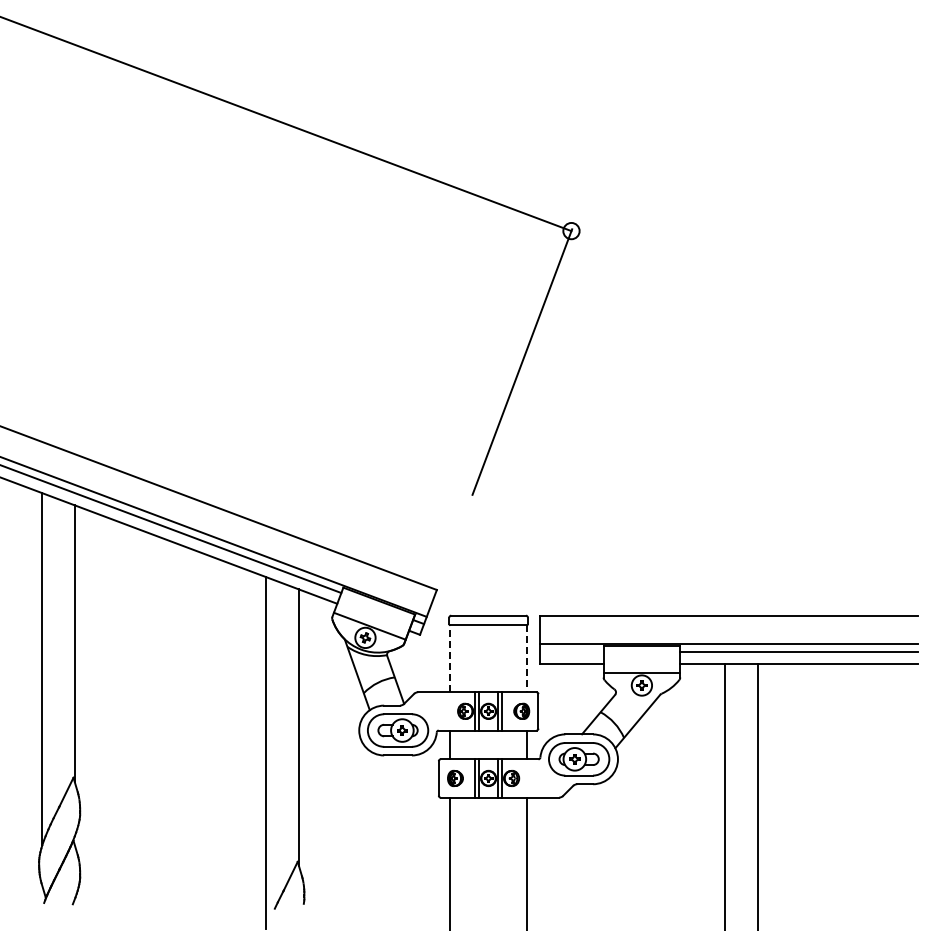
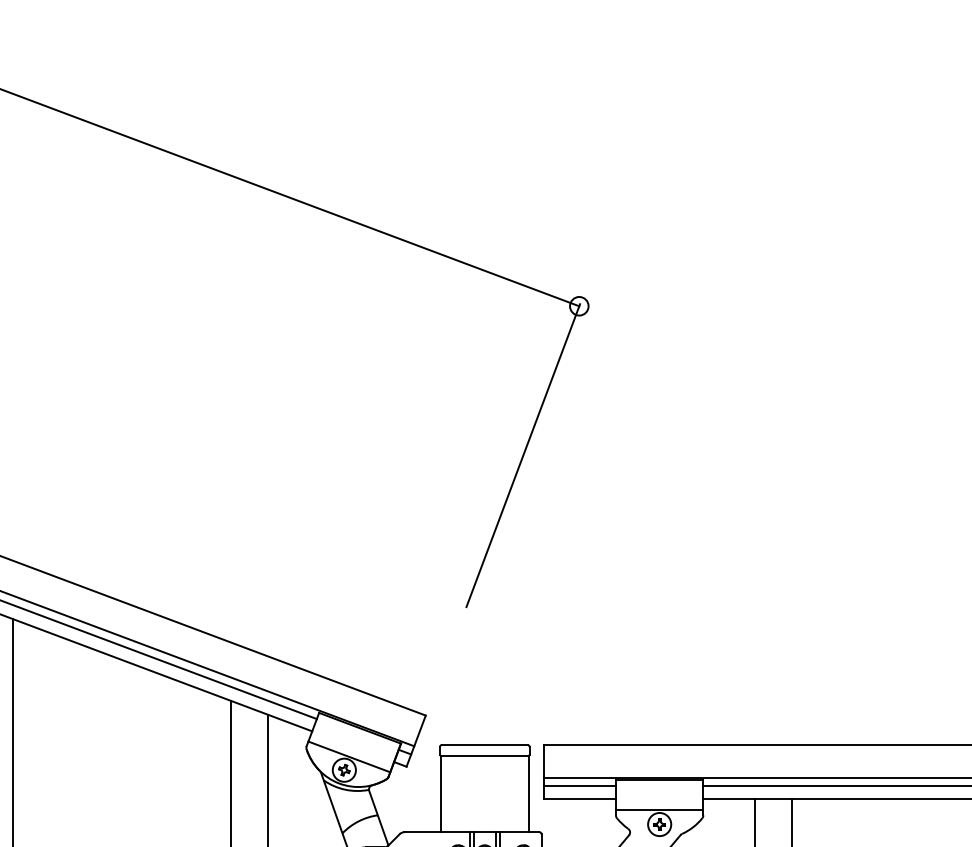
line: (571, 652) -> (579, 786), added
line: (449, 658) -> (440, 793), dashed -> solid
line: (527, 659) -> (529, 794), dashed -> solid

